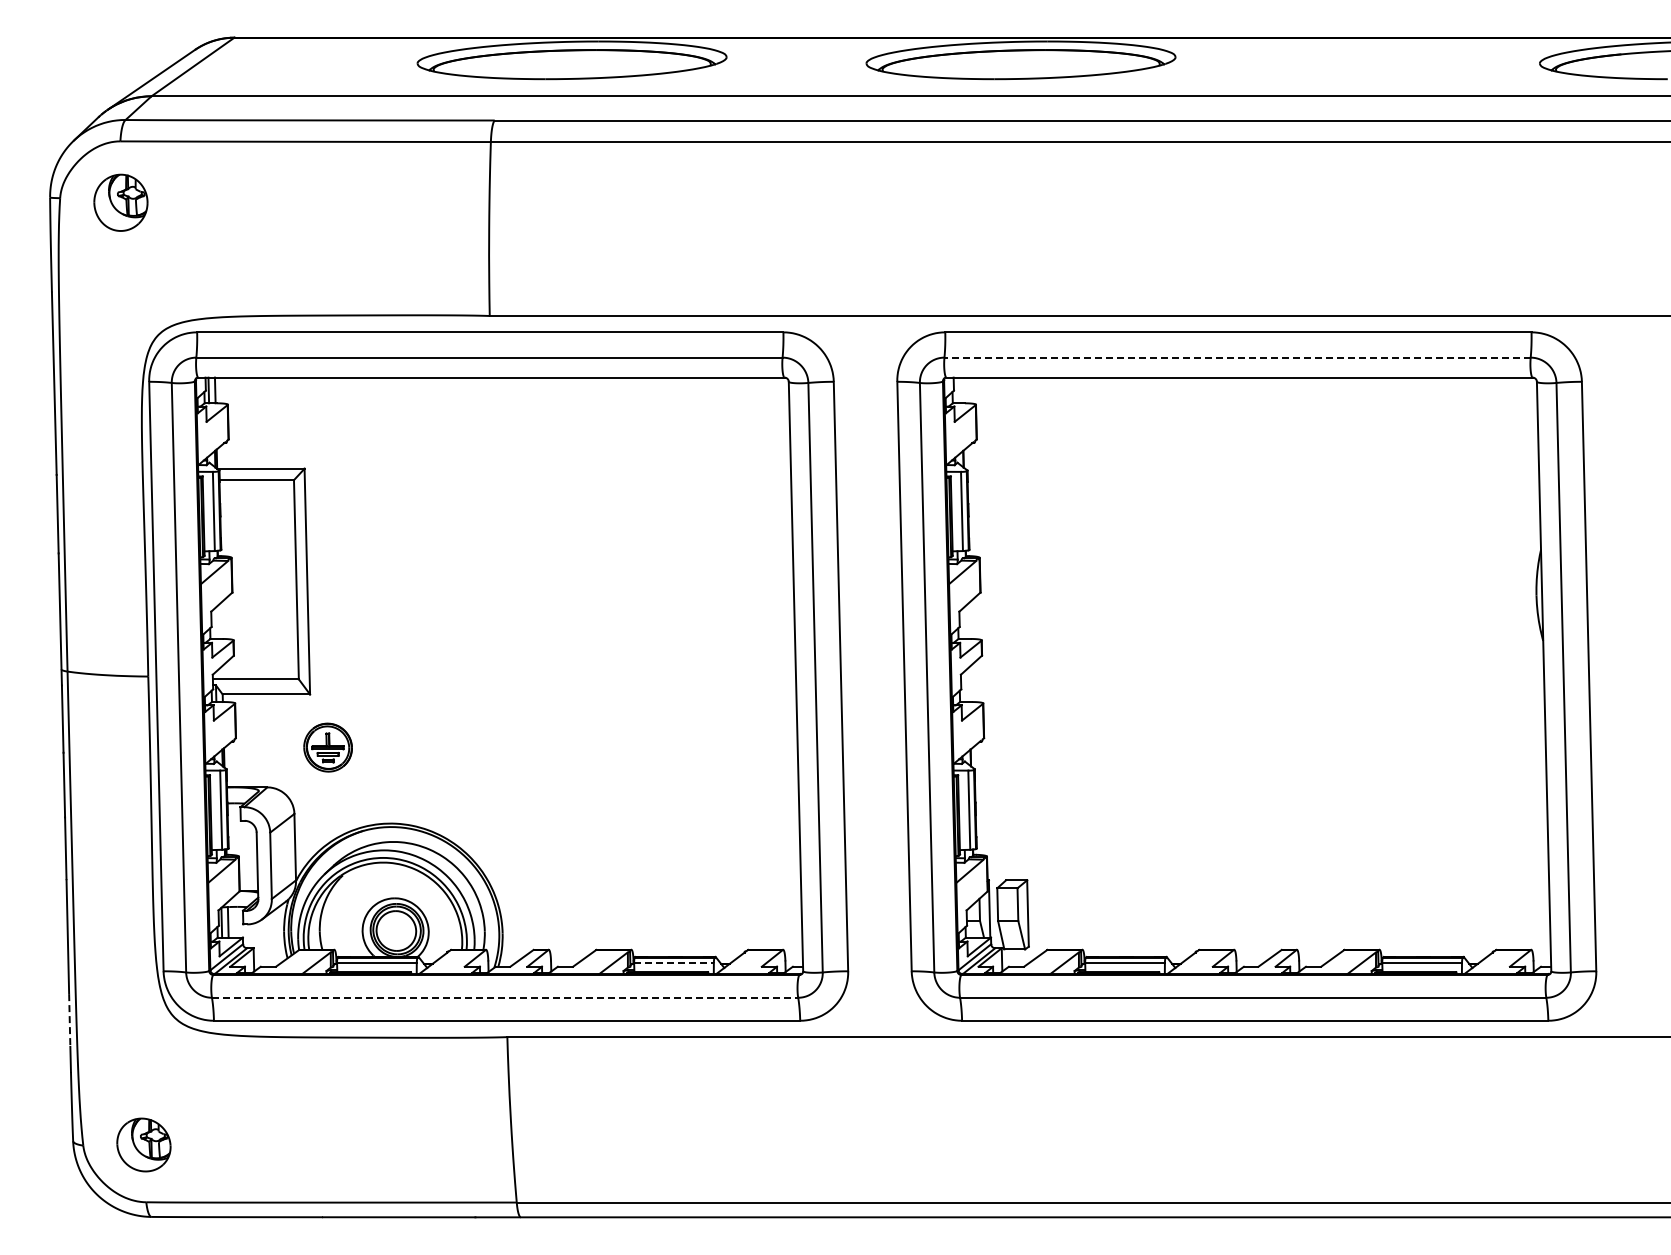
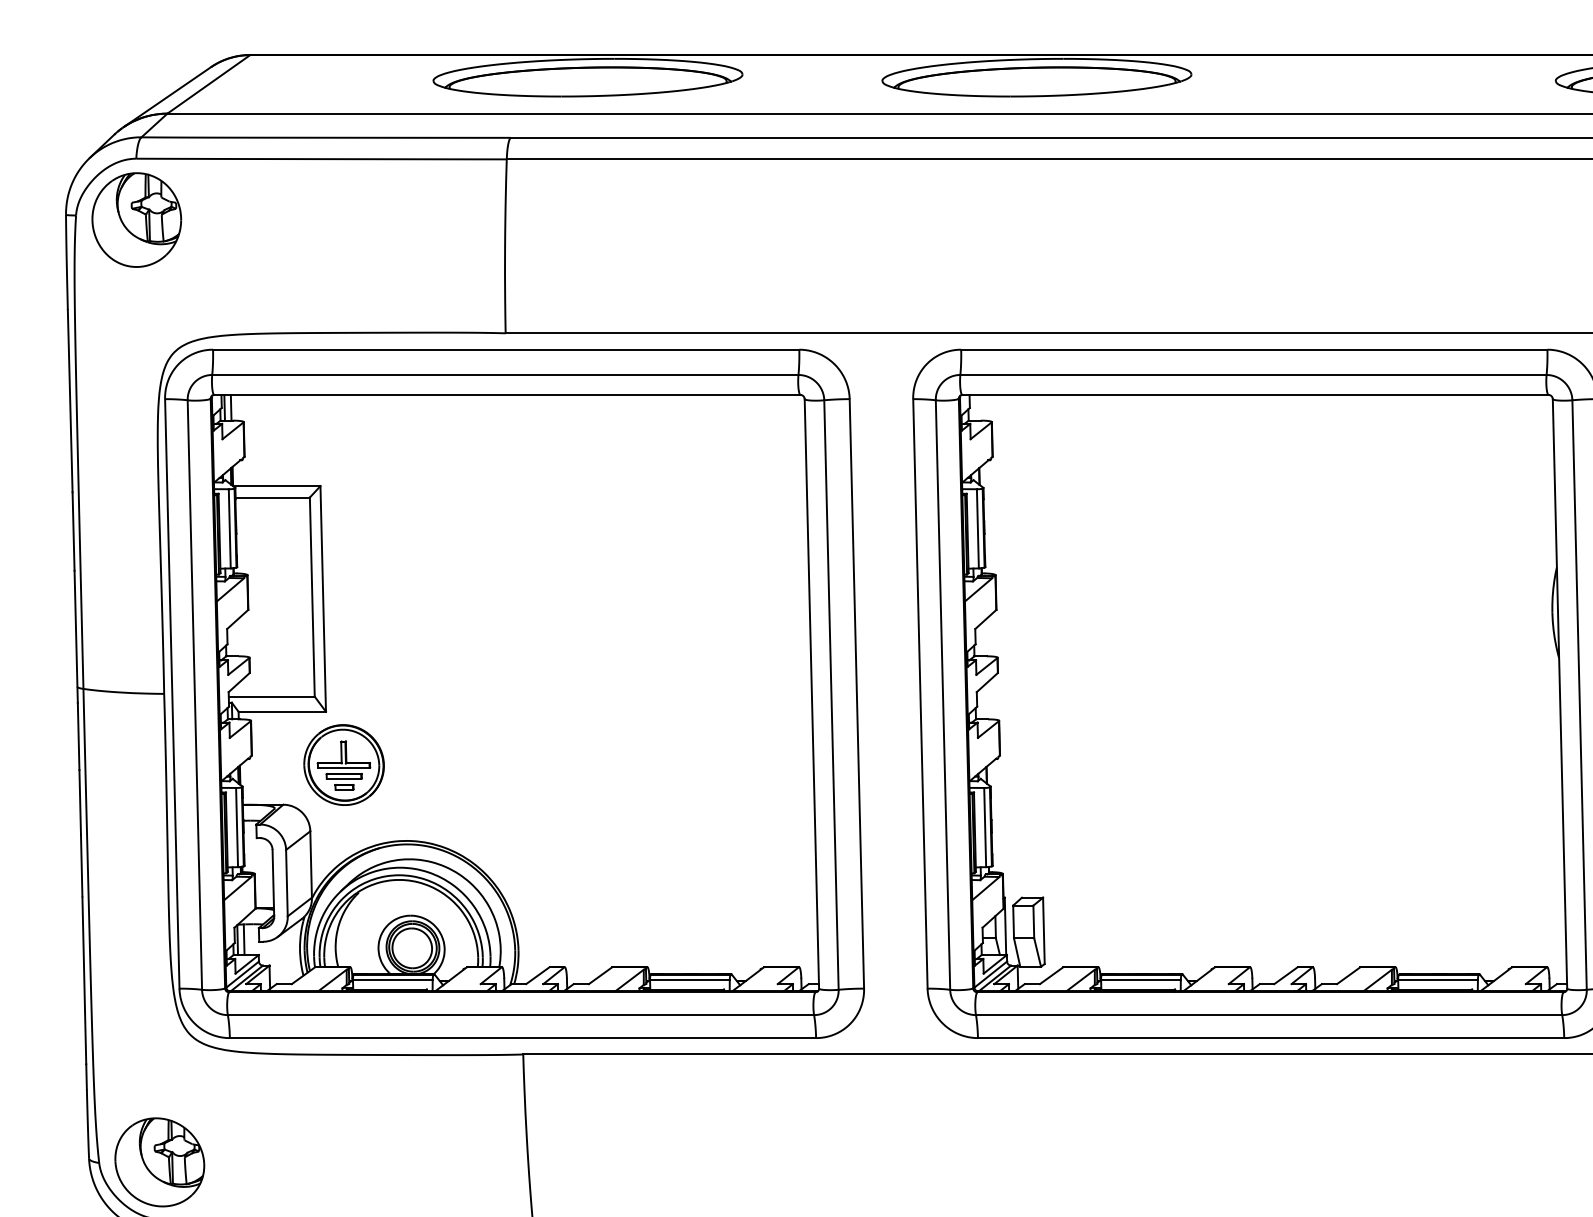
part: (120, 202) -> (136, 219), size x1.67
line: (1237, 357) -> (1253, 374), dashed -> solid
part: (327, 747) -> (343, 764), size x1.67
line: (674, 963) -> (690, 980), dashed -> solid
line: (505, 997) -> (521, 1014), dashed -> solid
line: (69, 1021) -> (85, 1038), dashed -> solid
part: (143, 1144) -> (159, 1161), size x1.67

